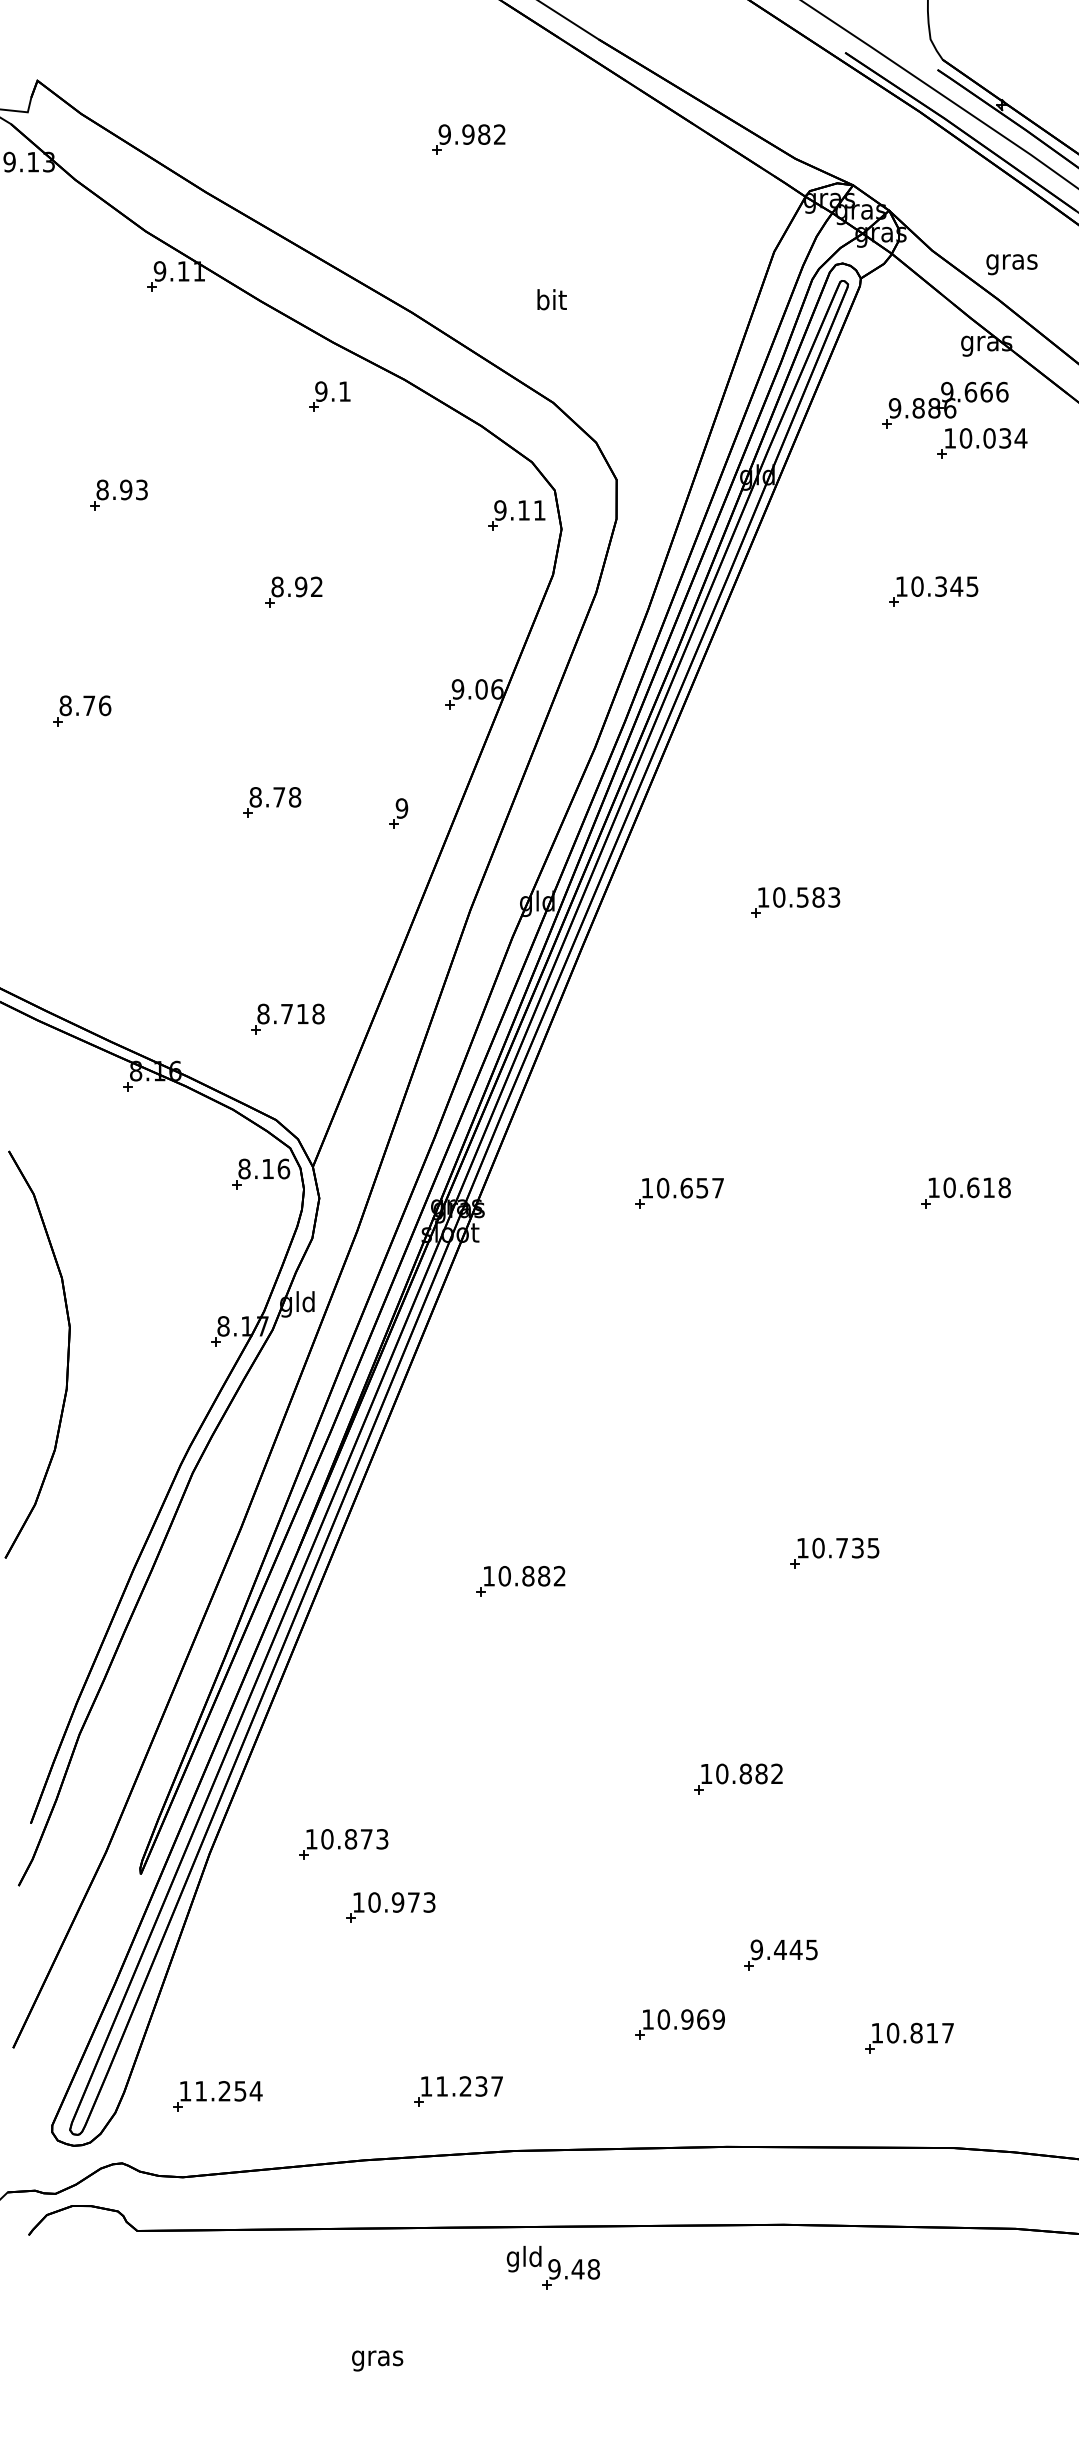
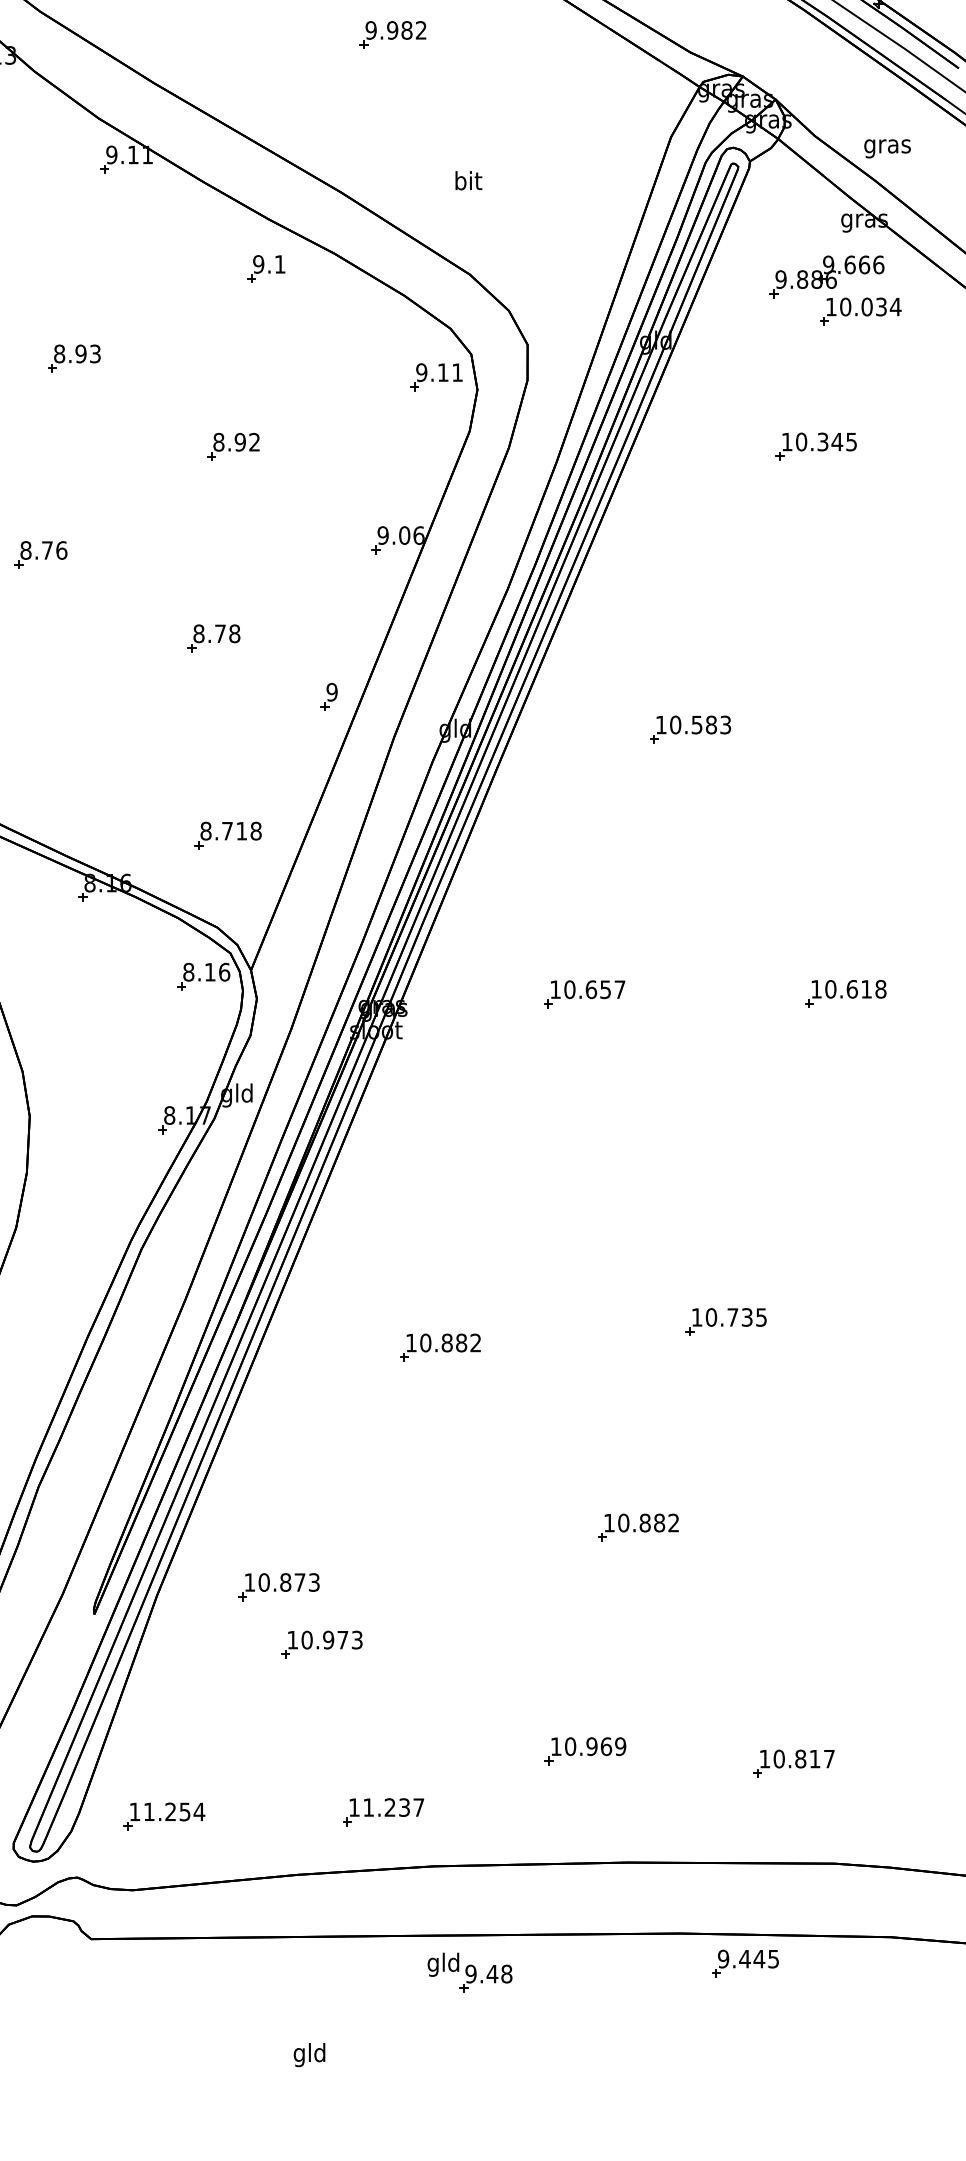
part: (398, 813) -> (328, 696), moved
part: (780, 1954) -> (745, 1963), moved
text: (377, 2358) -> (309, 2055), gras -> gld

